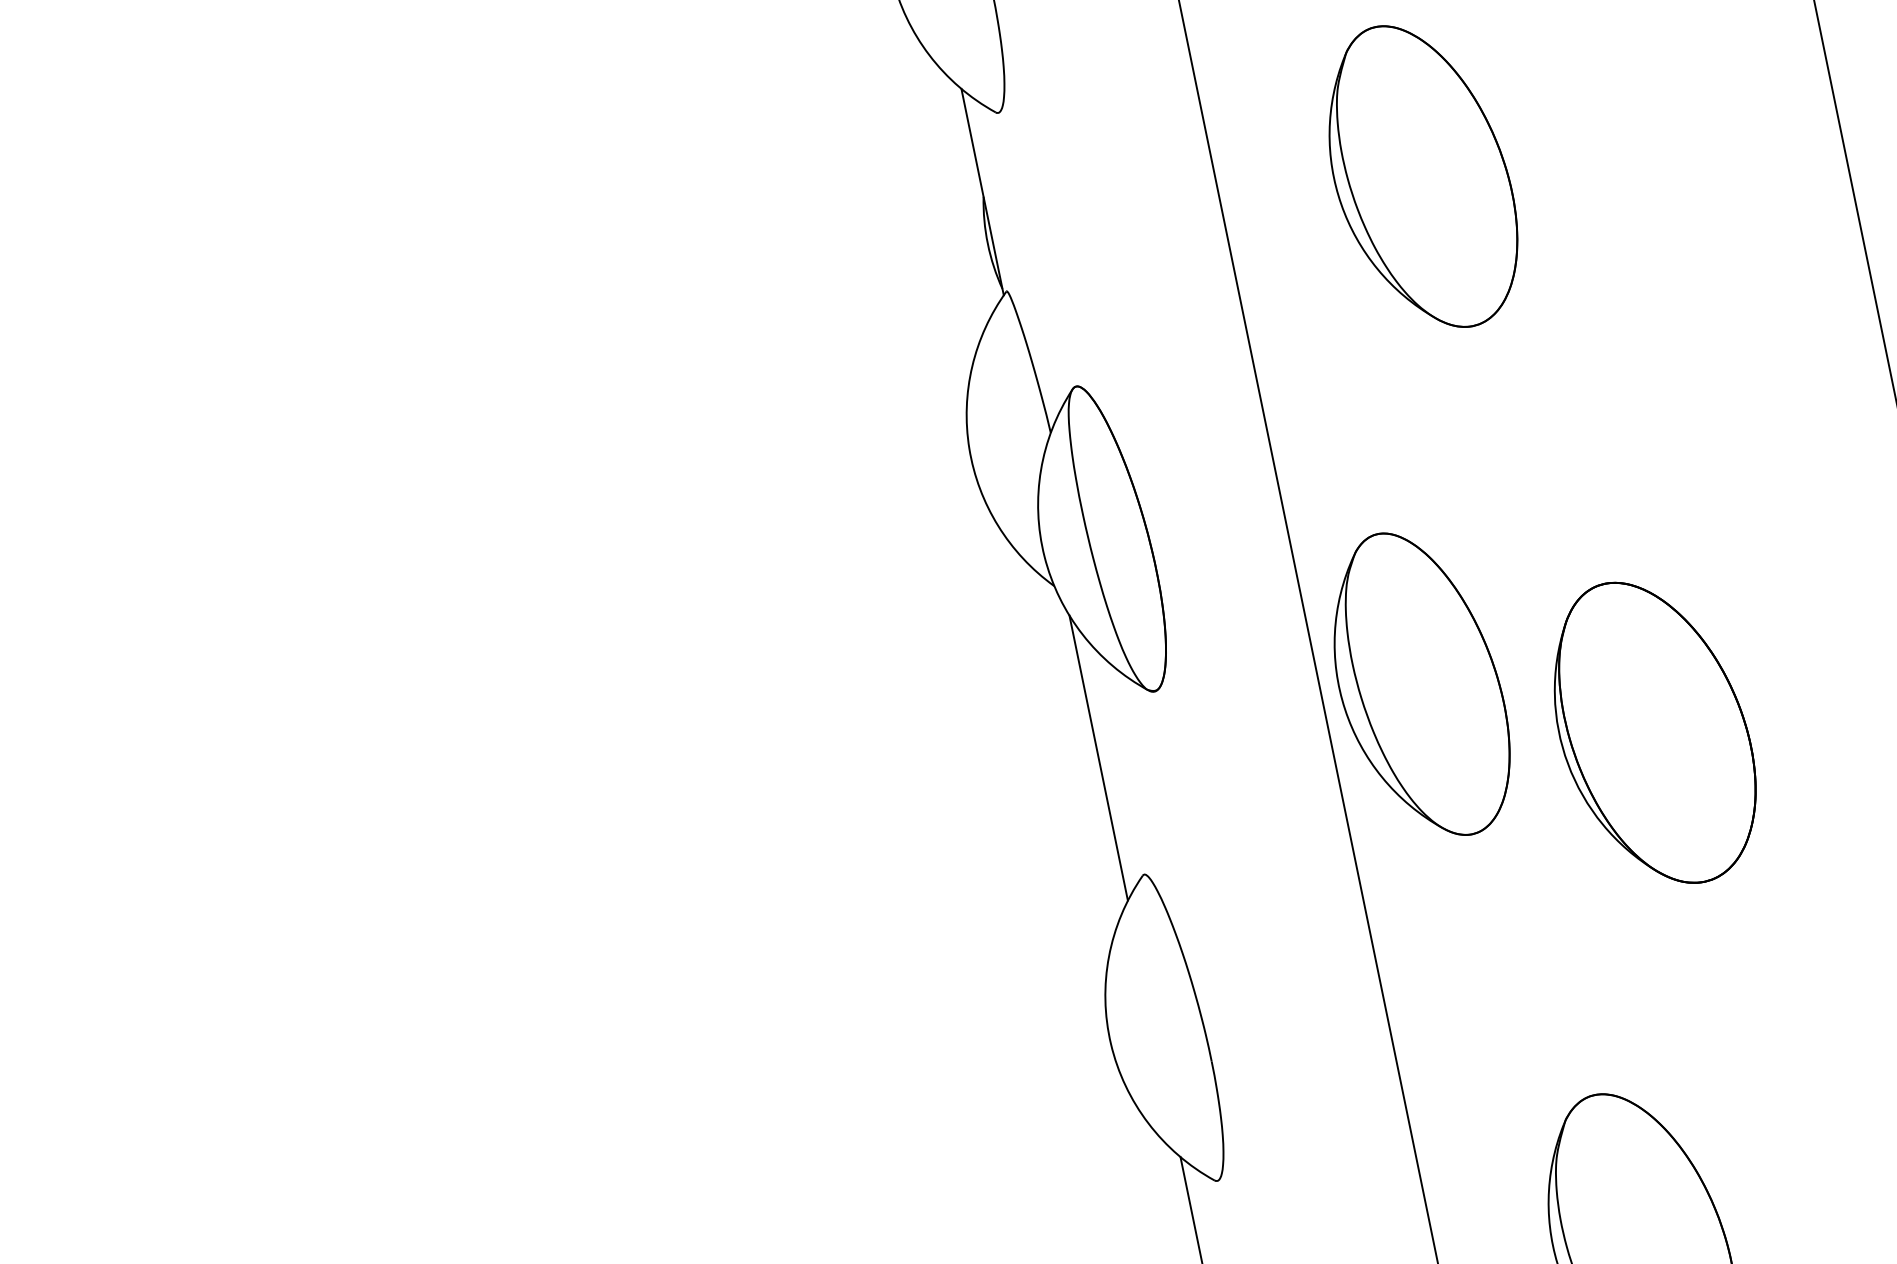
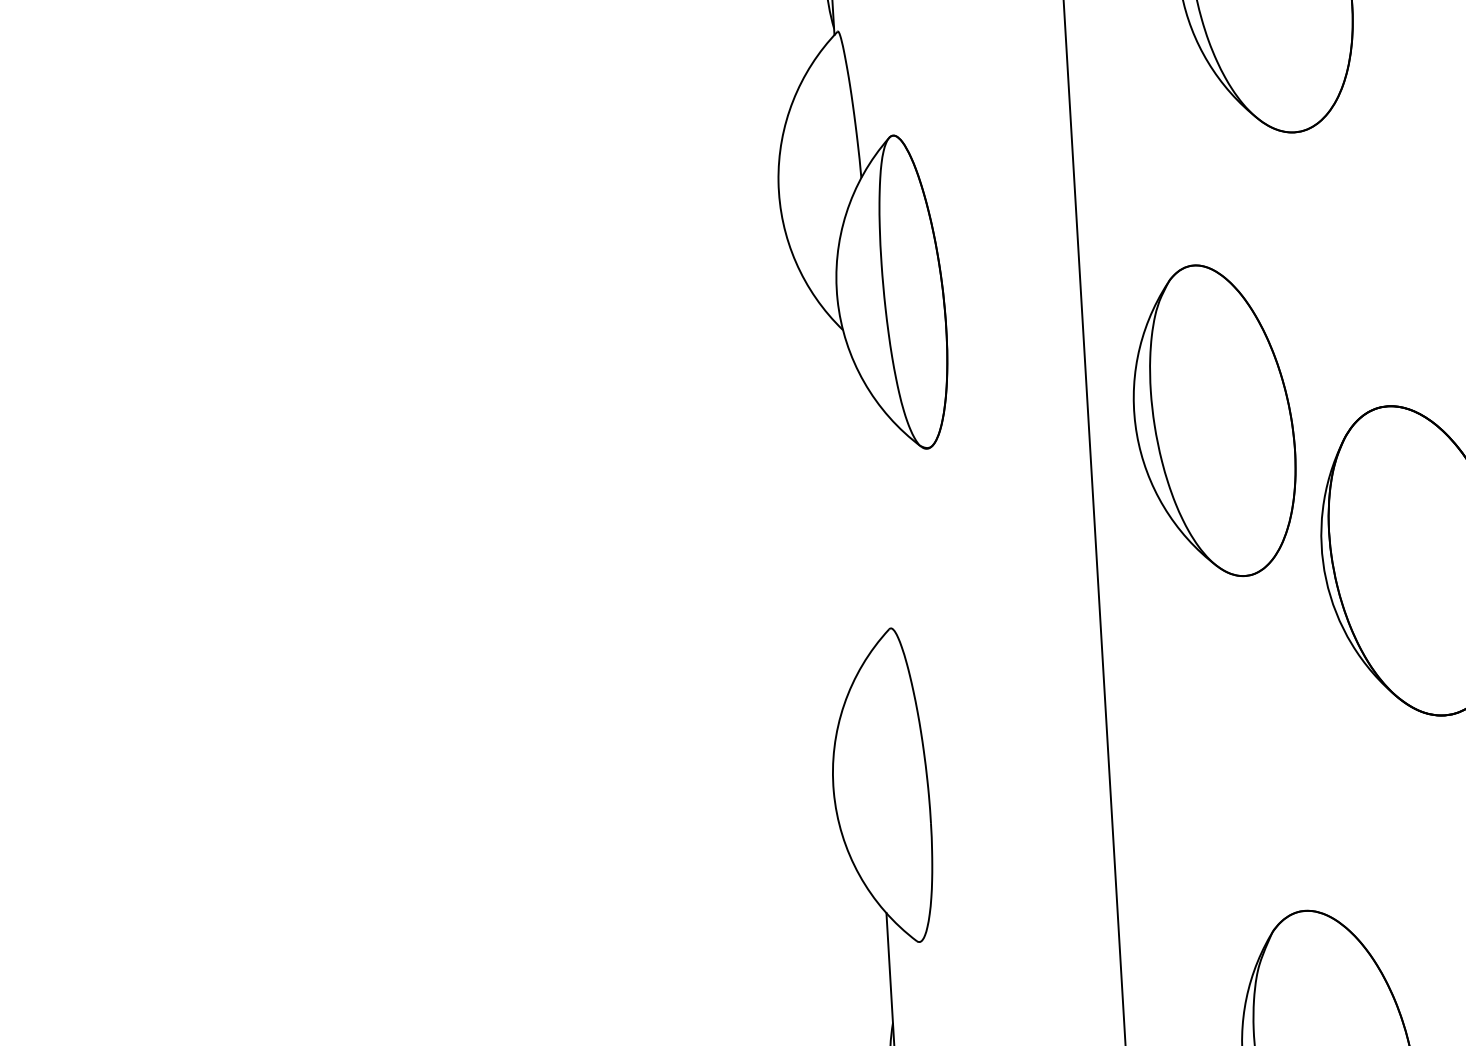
part: (1421, 683) -> (1216, 419), moved
line: (1098, 757) -> (862, 505), removed

